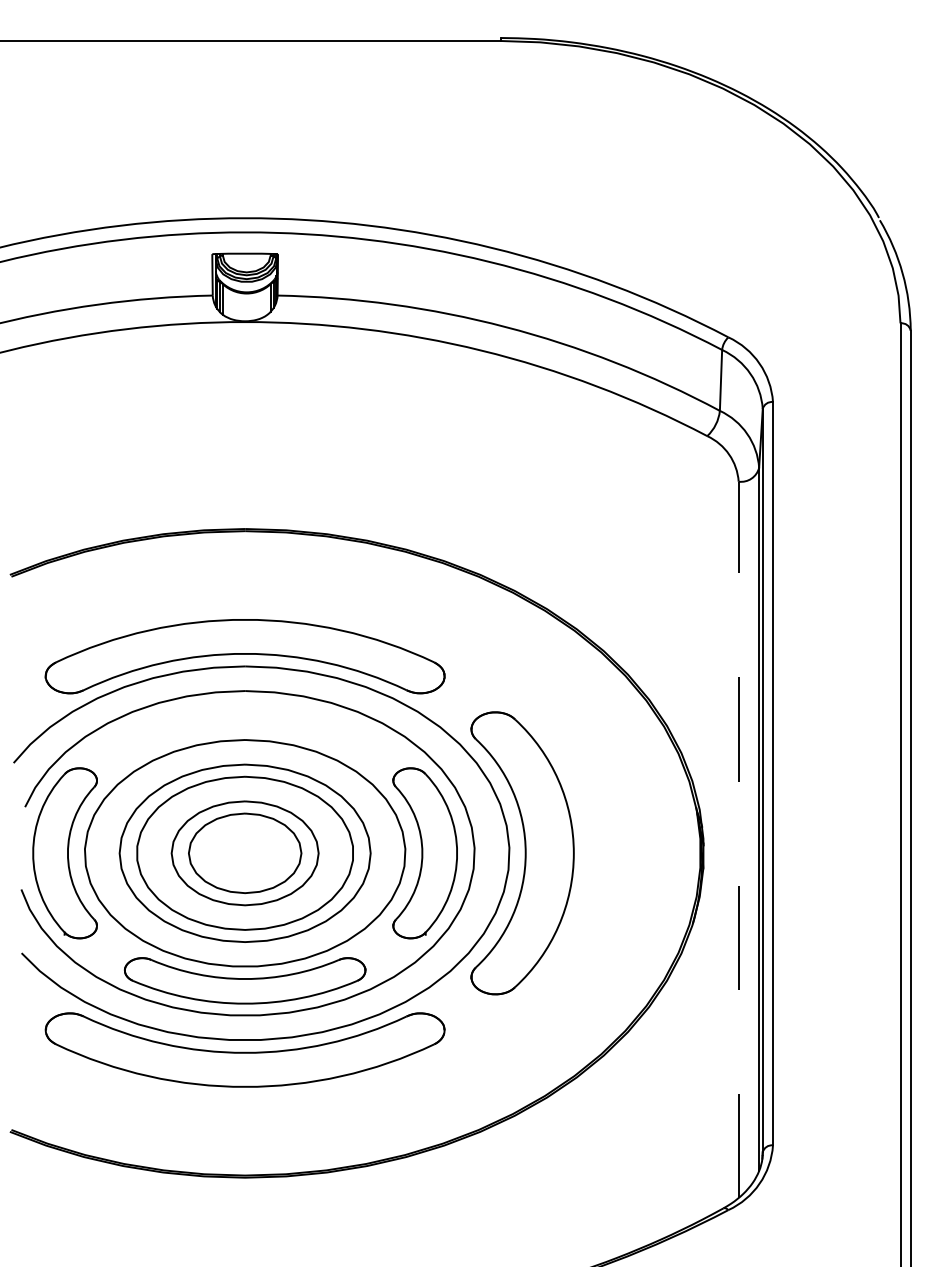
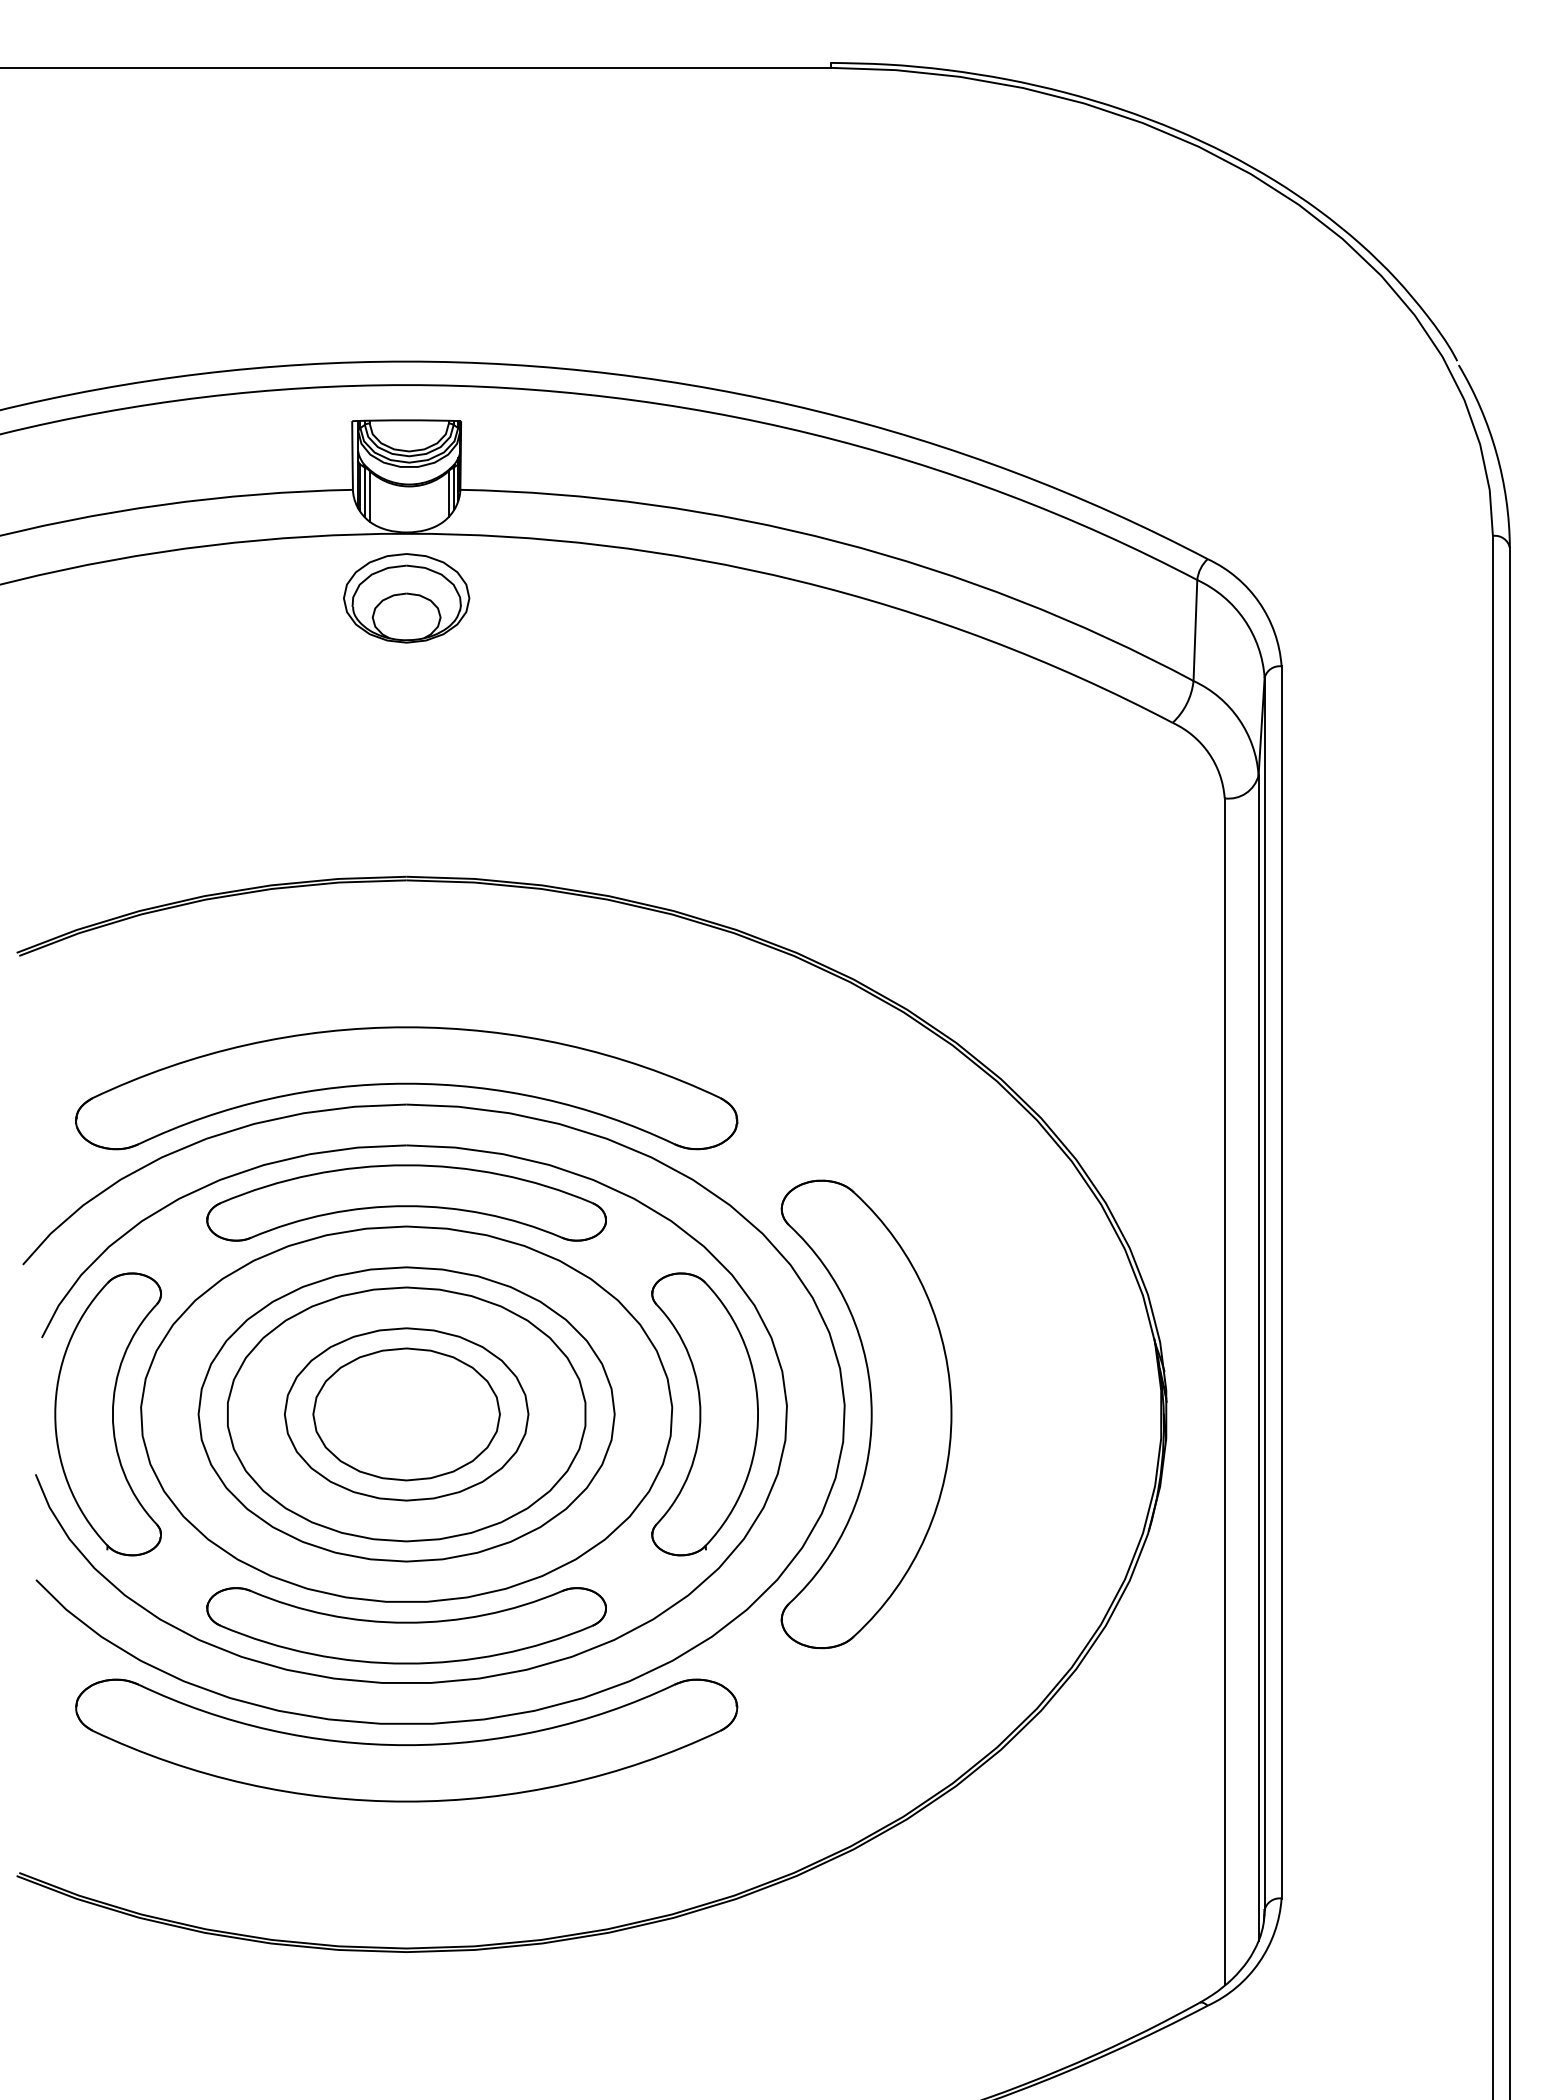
part: (244, 360) -> (405, 597), added
part: (245, 725) -> (407, 1202), added
line: (738, 839) -> (1224, 1391), dashed -> solid

